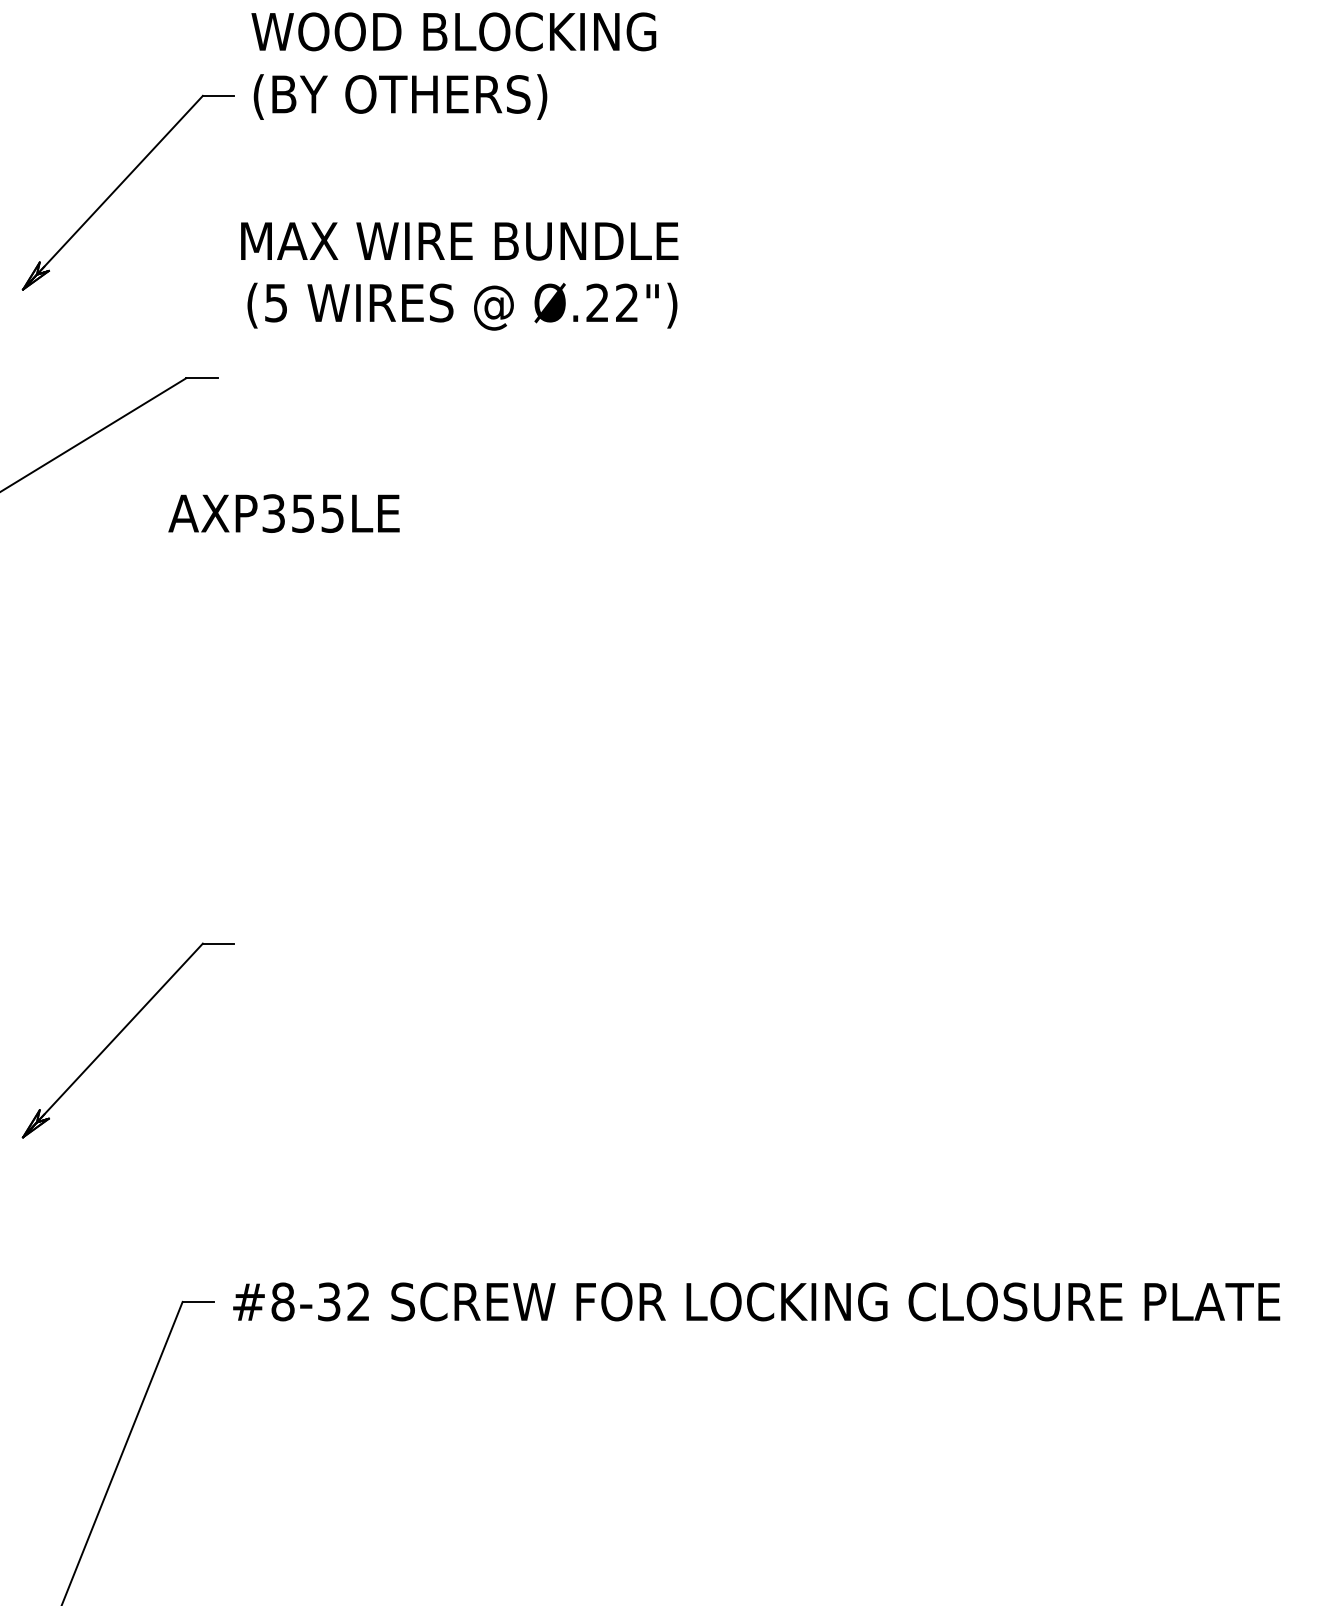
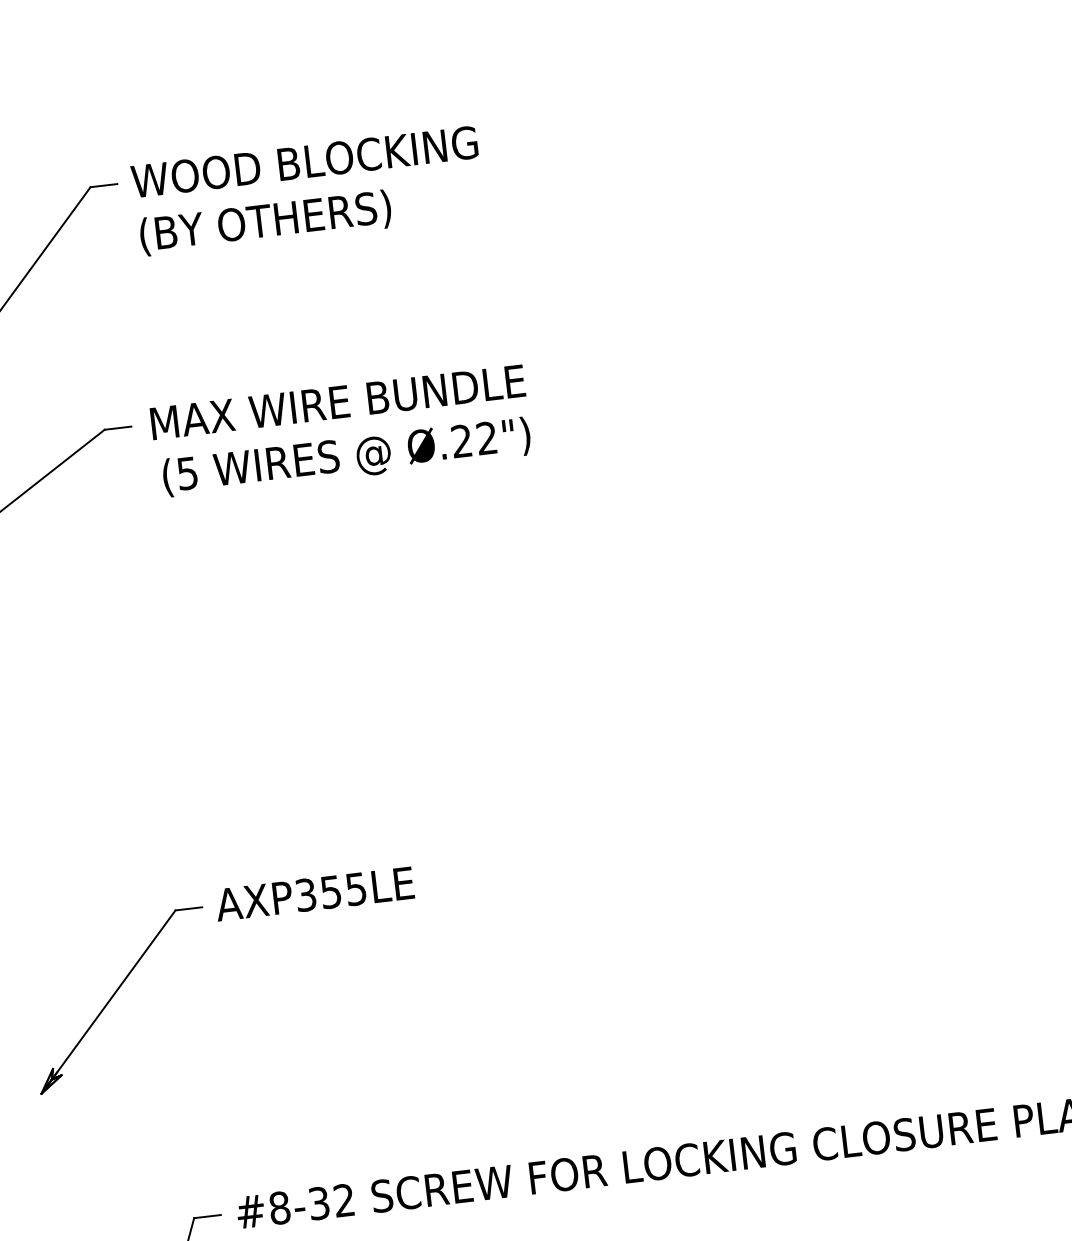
text: (453, 65) -> (307, 190), moved
text: (459, 276) -> (341, 432), moved
text: (283, 513) -> (314, 894), moved

